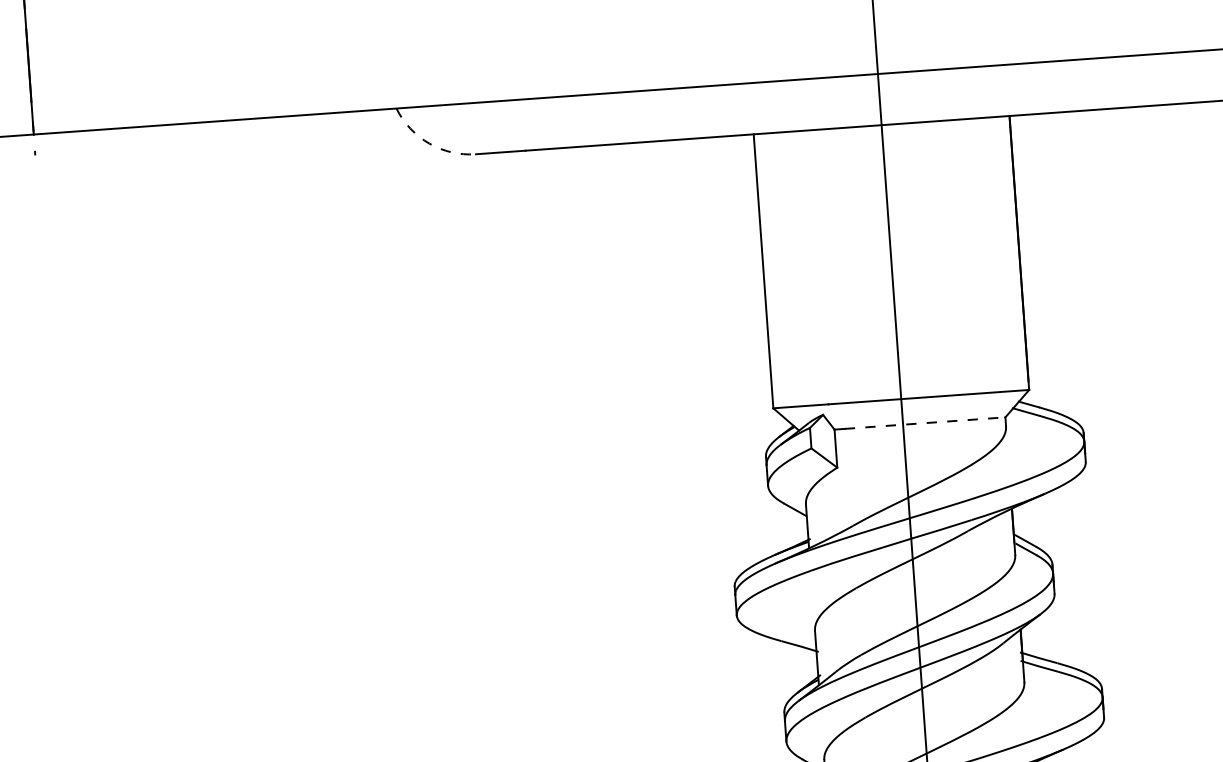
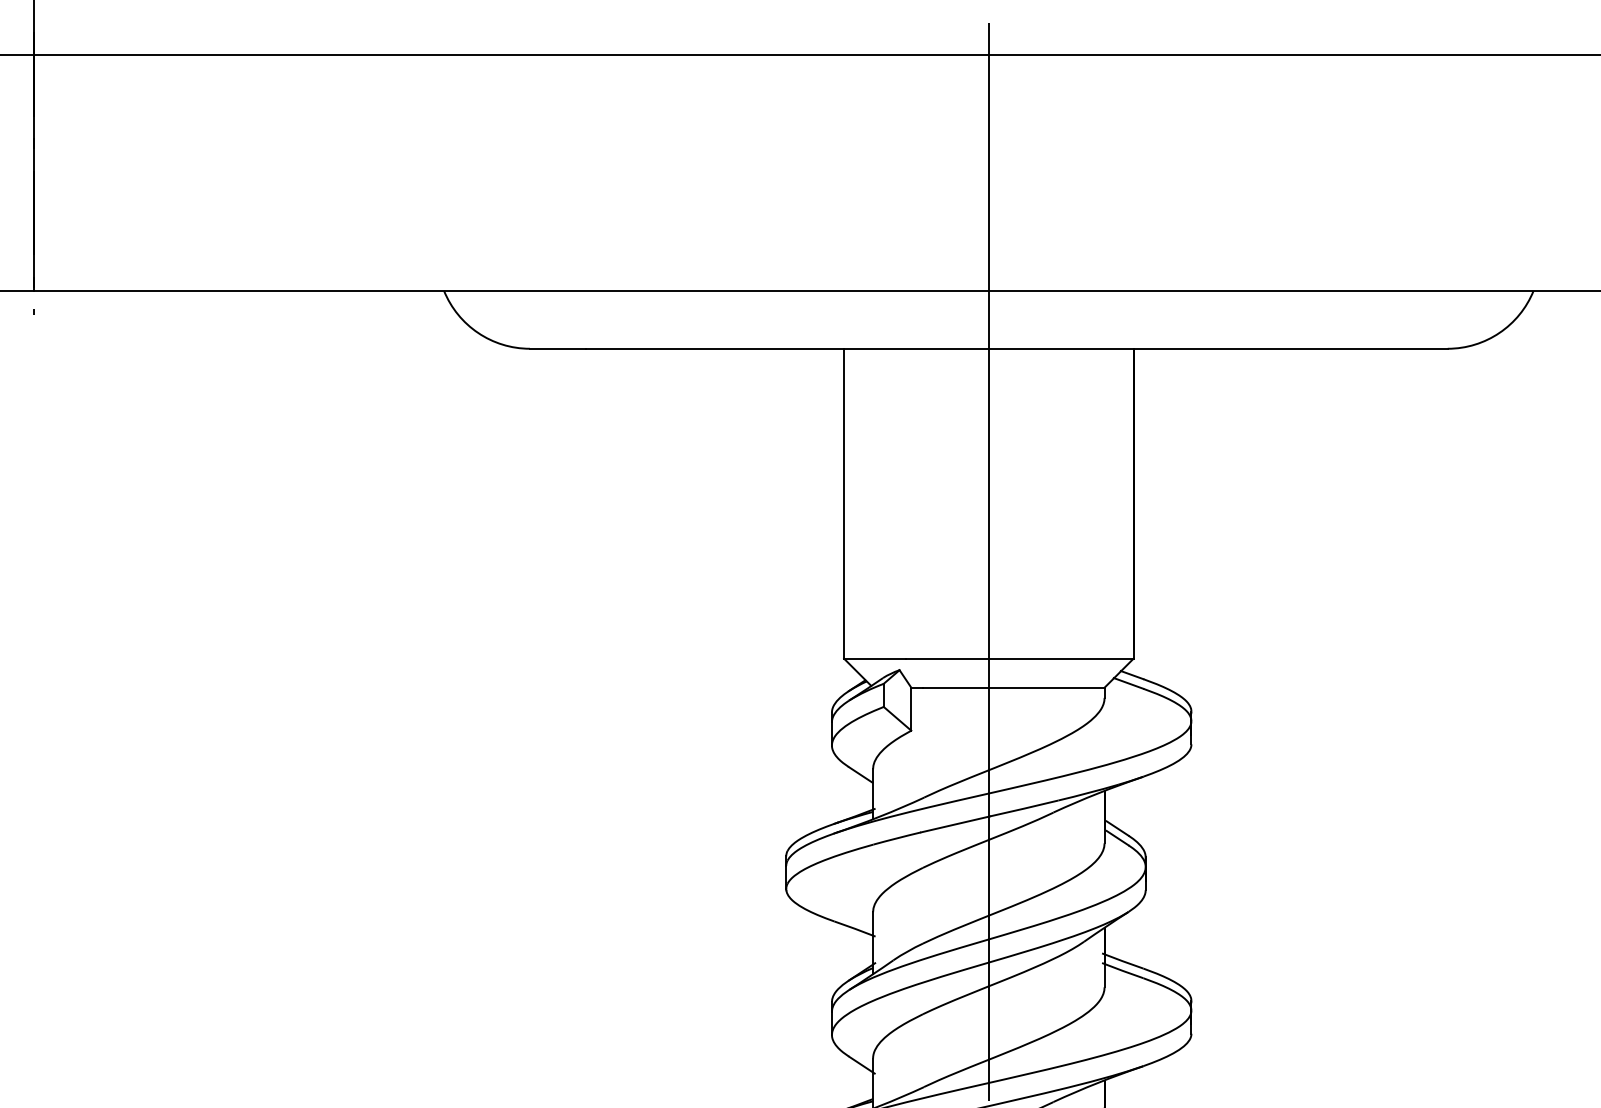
arc: (429, 143) -> (478, 332), dashed -> solid
line: (924, 422) -> (1013, 687), dashed -> solid

